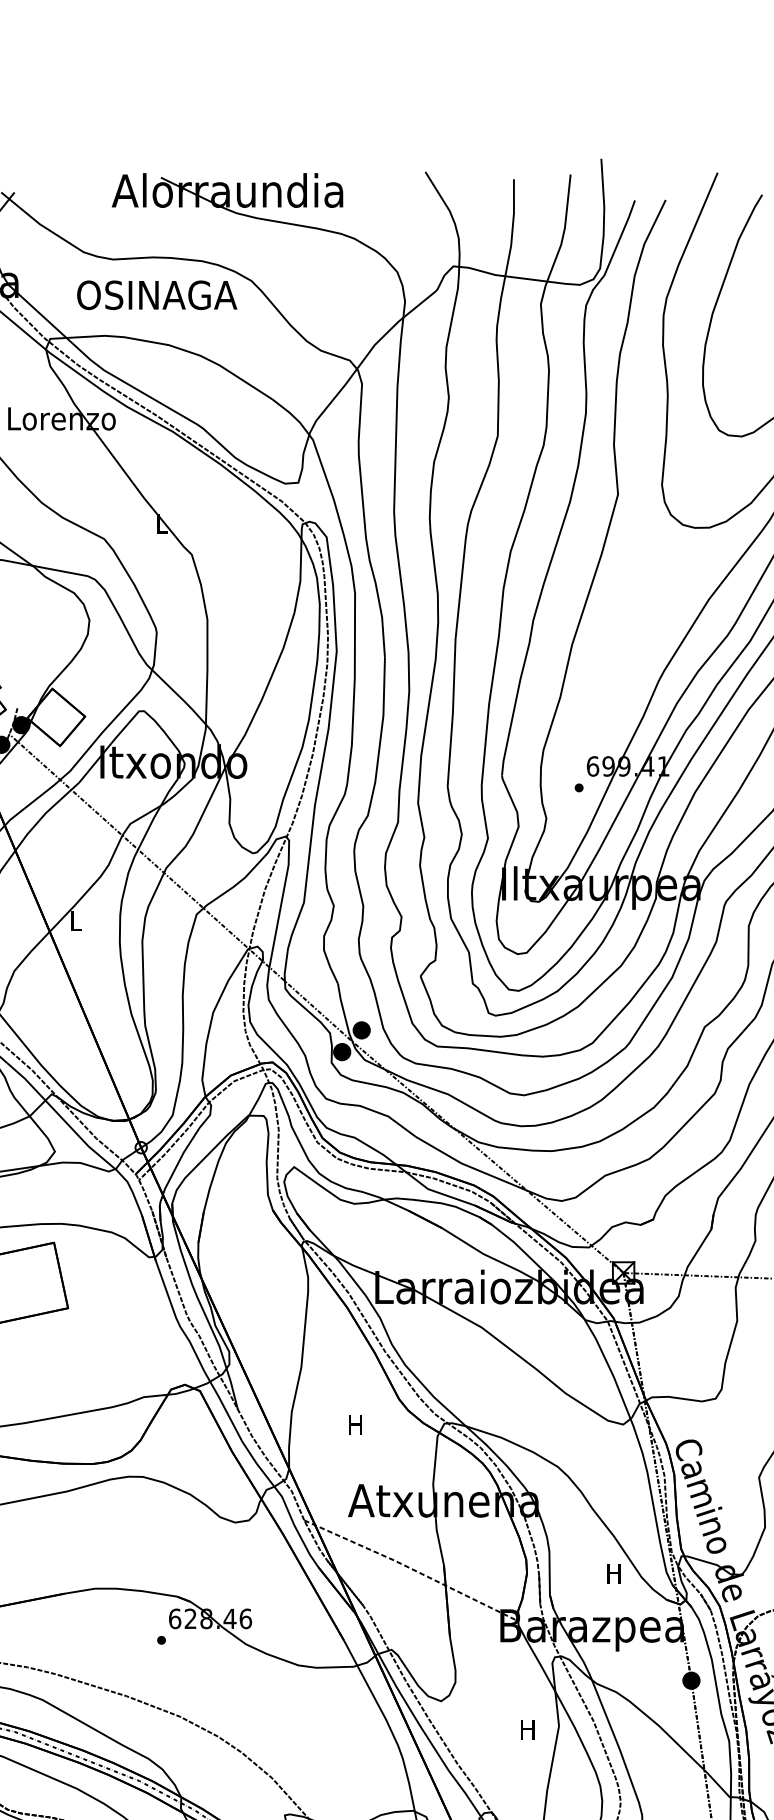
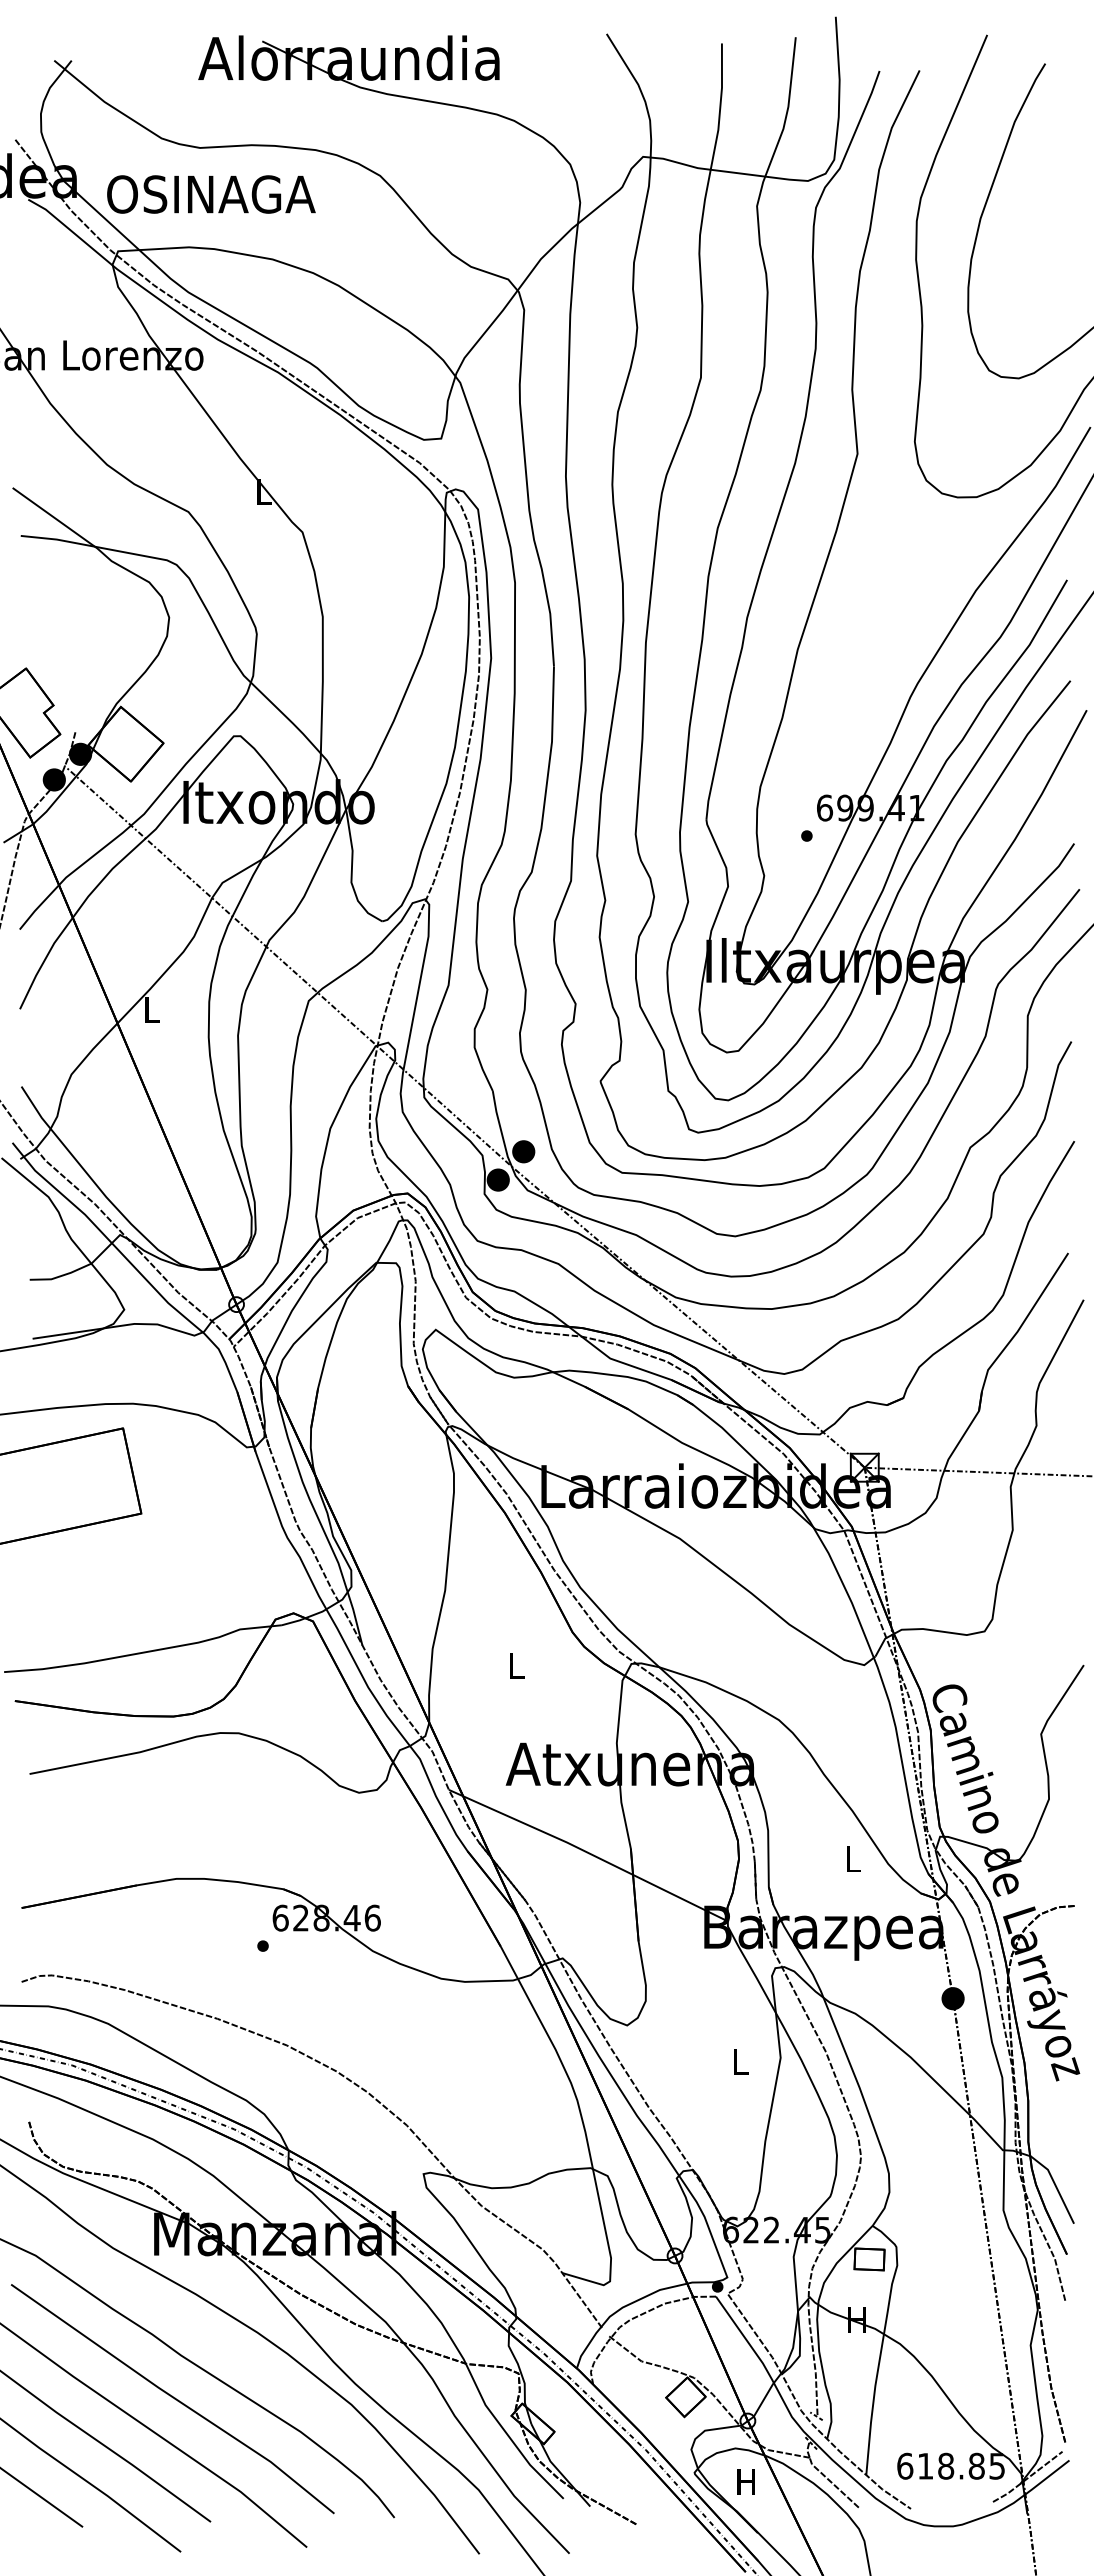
text: (157, 295) -> (211, 194), moved
text: (355, 1424) -> (515, 1665), H -> L
line: (411, 1569) -> (588, 1853), dashed -> solid
text: (613, 1573) -> (851, 1858), H -> L
text: (527, 1728) -> (739, 2061), H -> L

